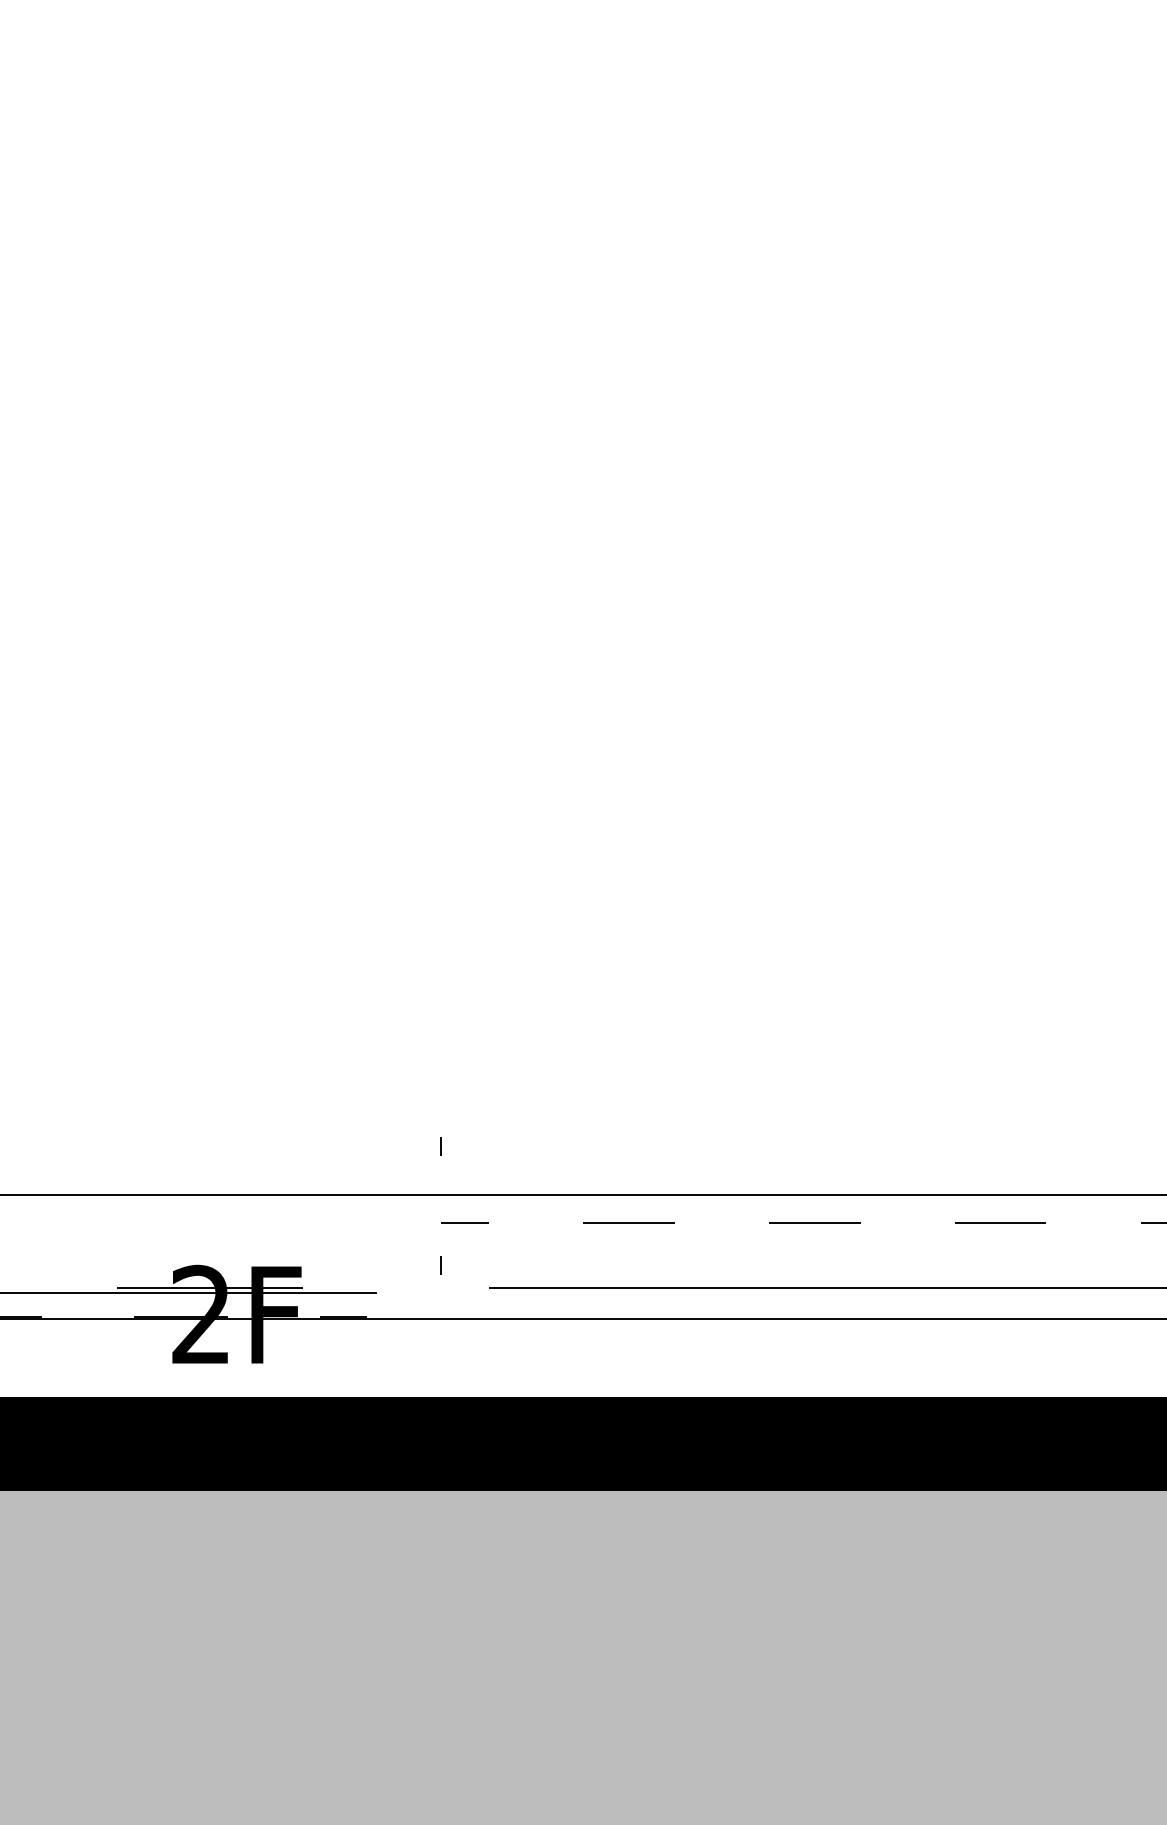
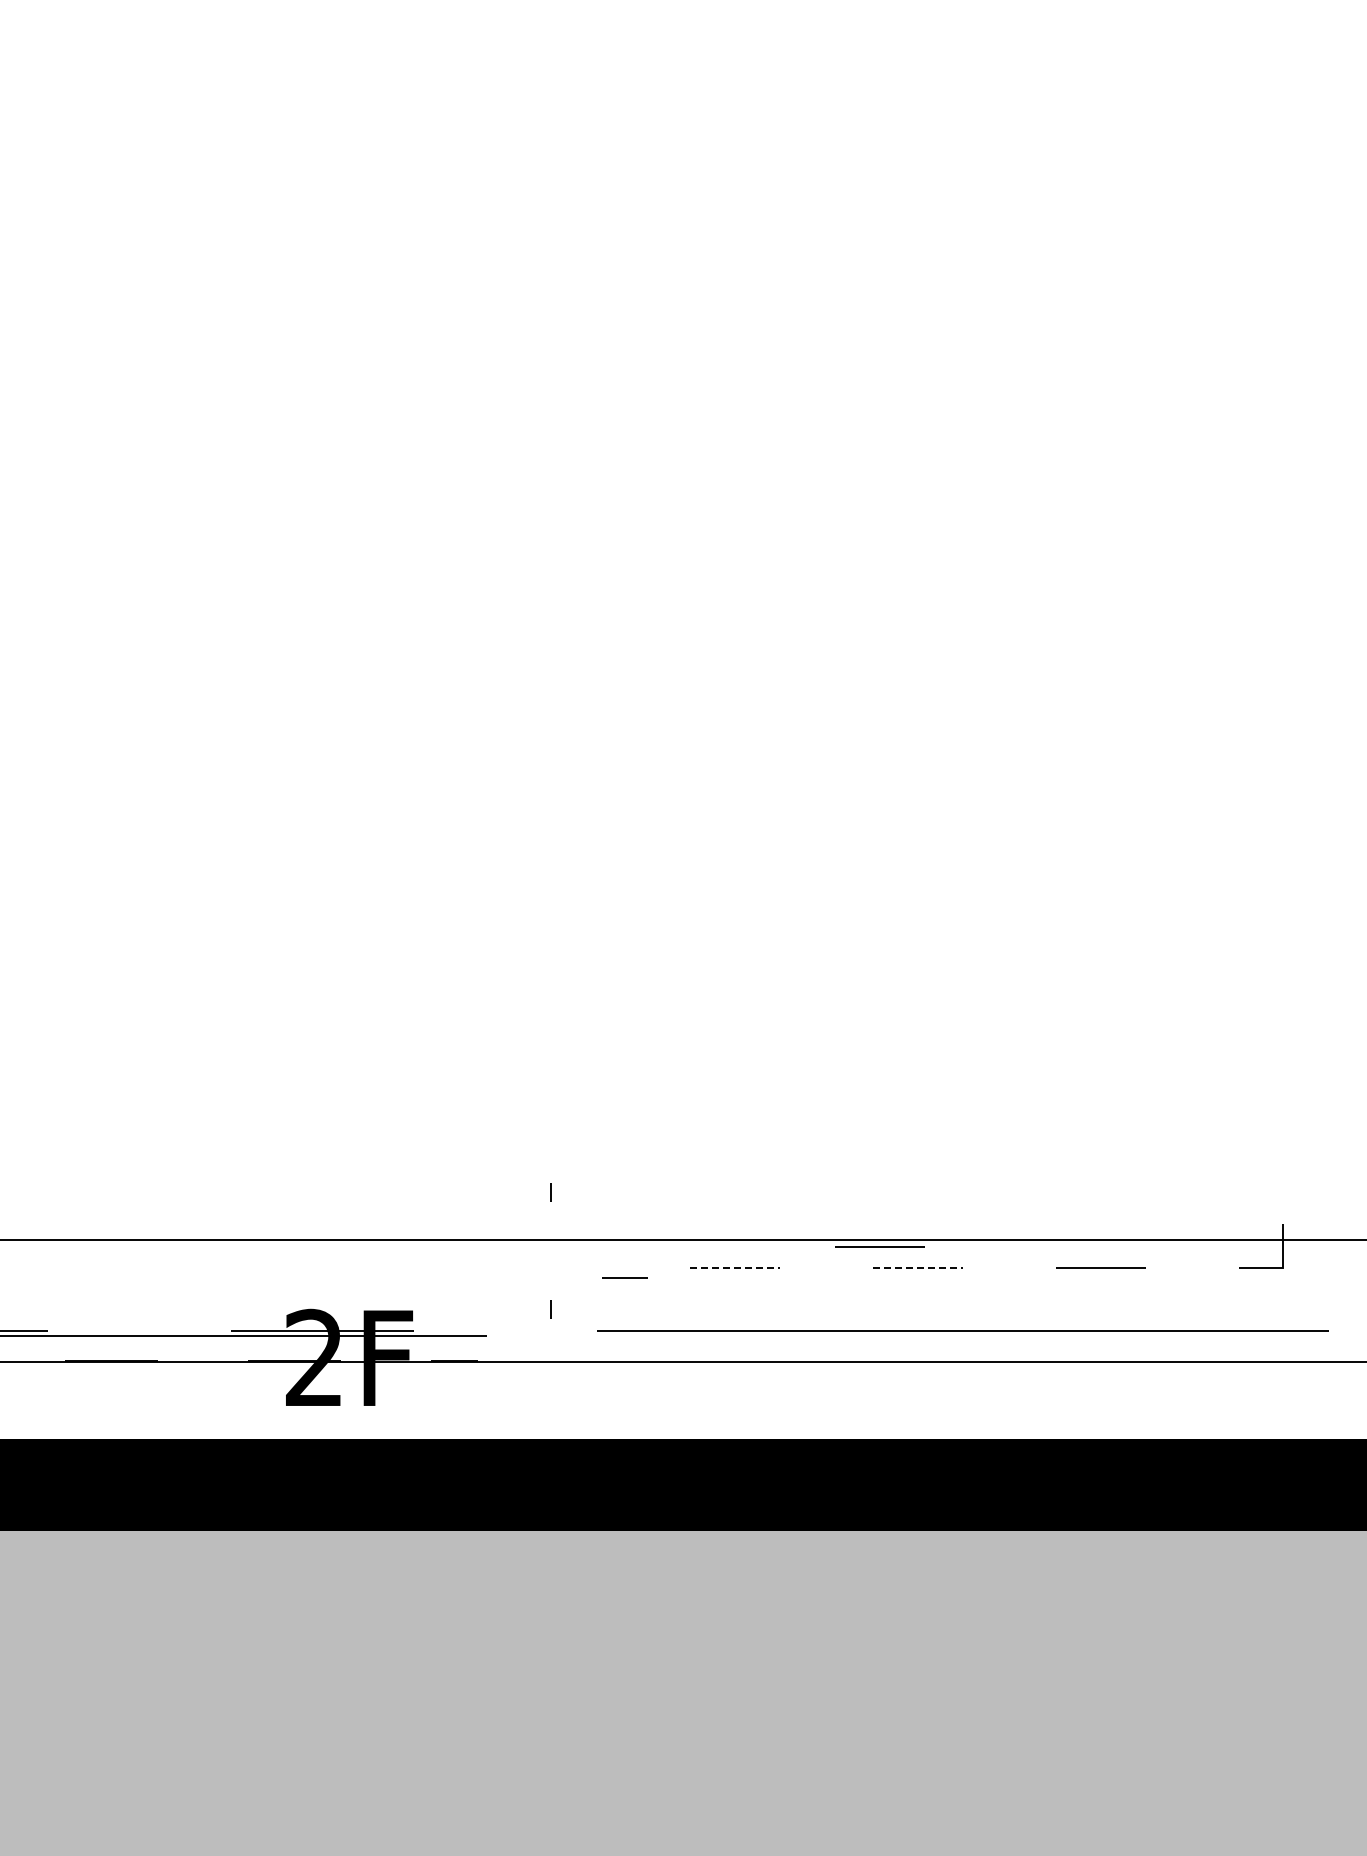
line: (775, 1201) -> (879, 1246), added
line: (464, 1222) -> (624, 1277), moved
line: (629, 1222) -> (735, 1267), solid -> dashed
line: (815, 1222) -> (918, 1267), solid -> dashed

